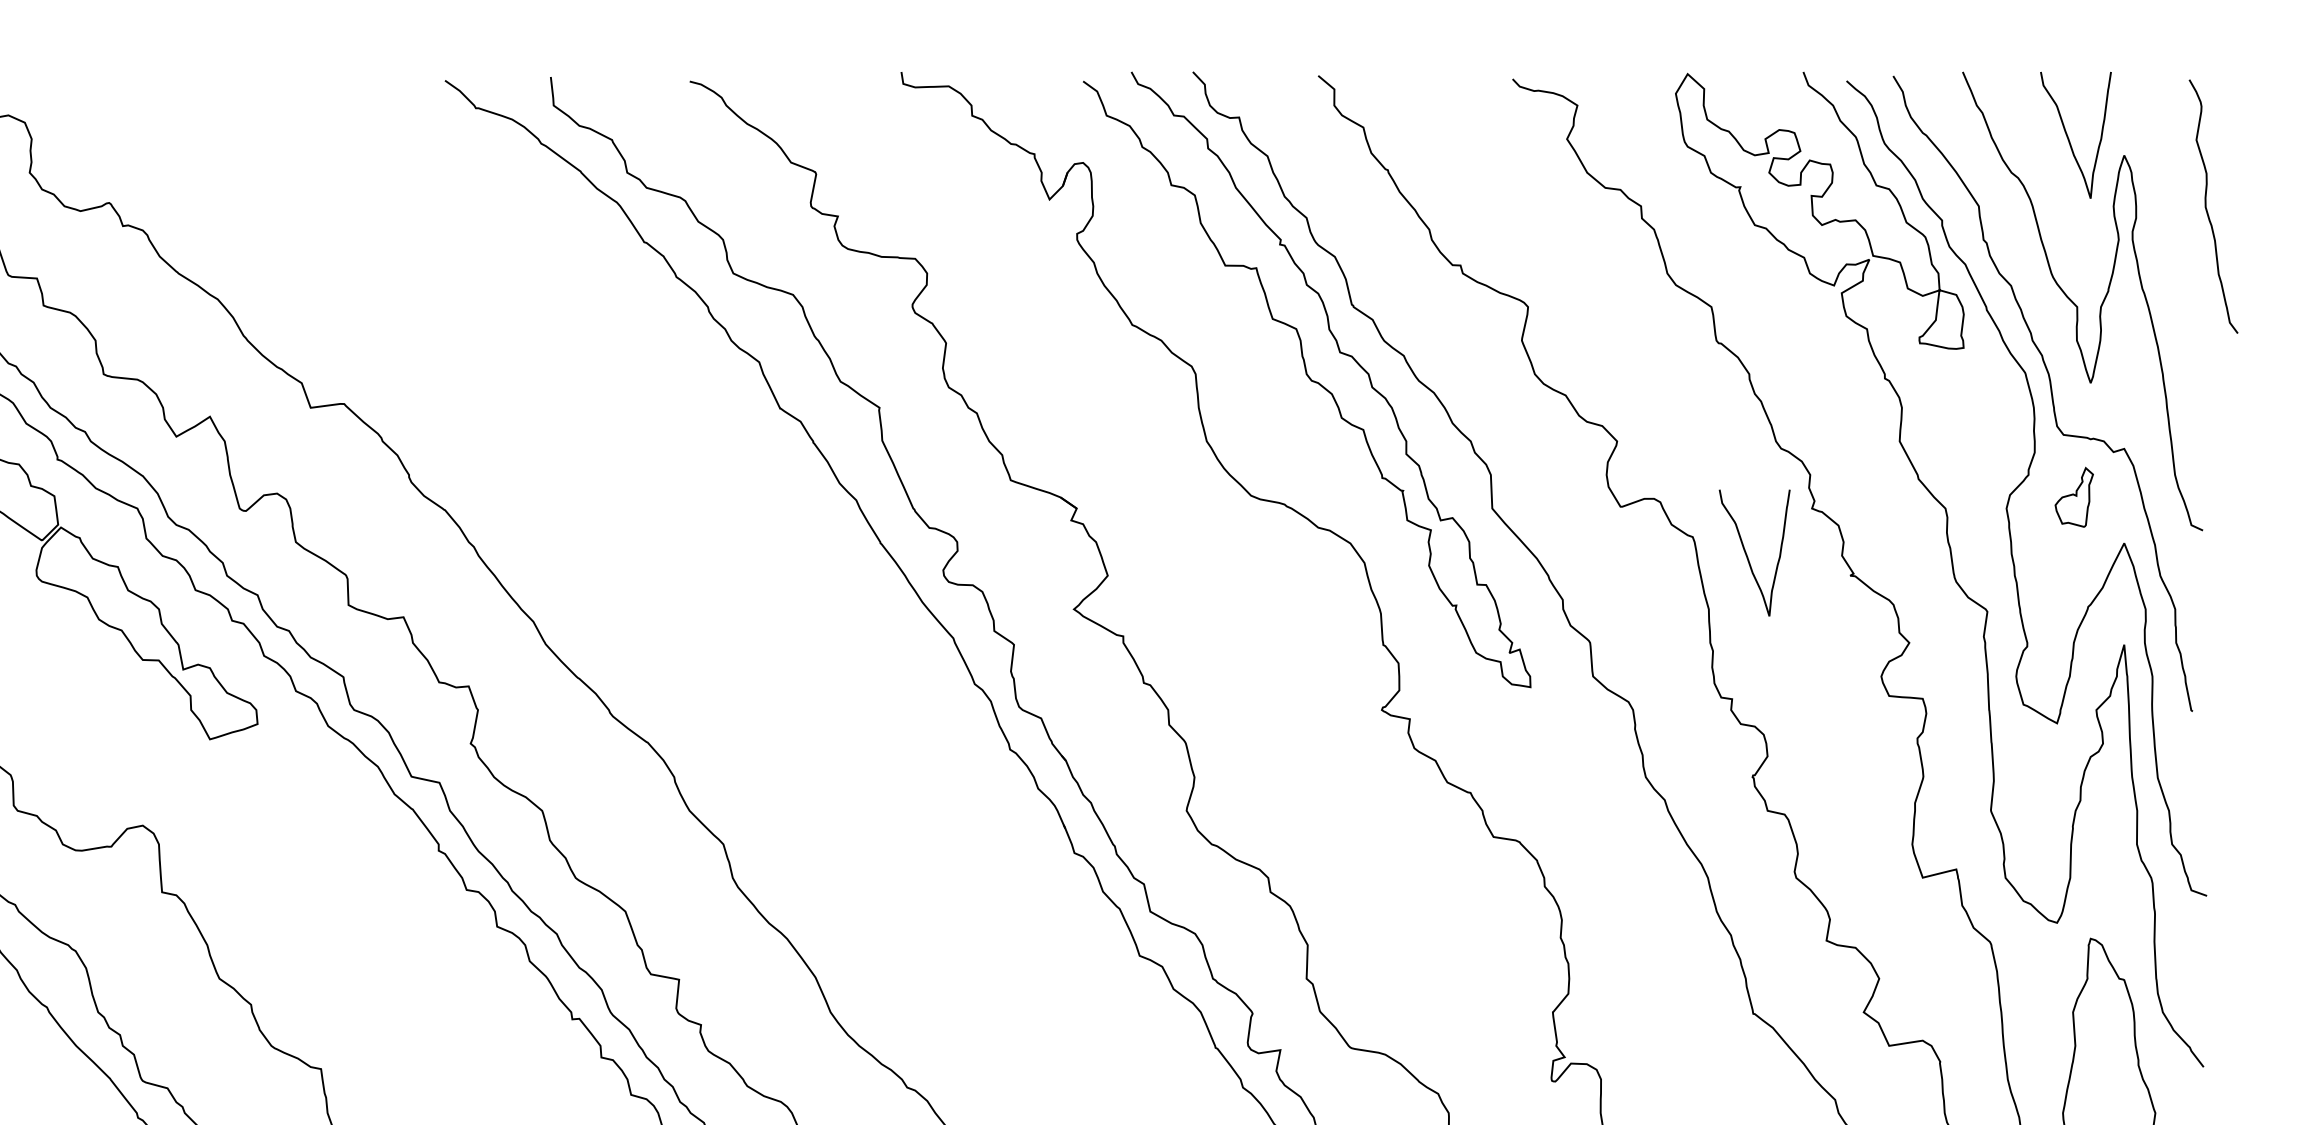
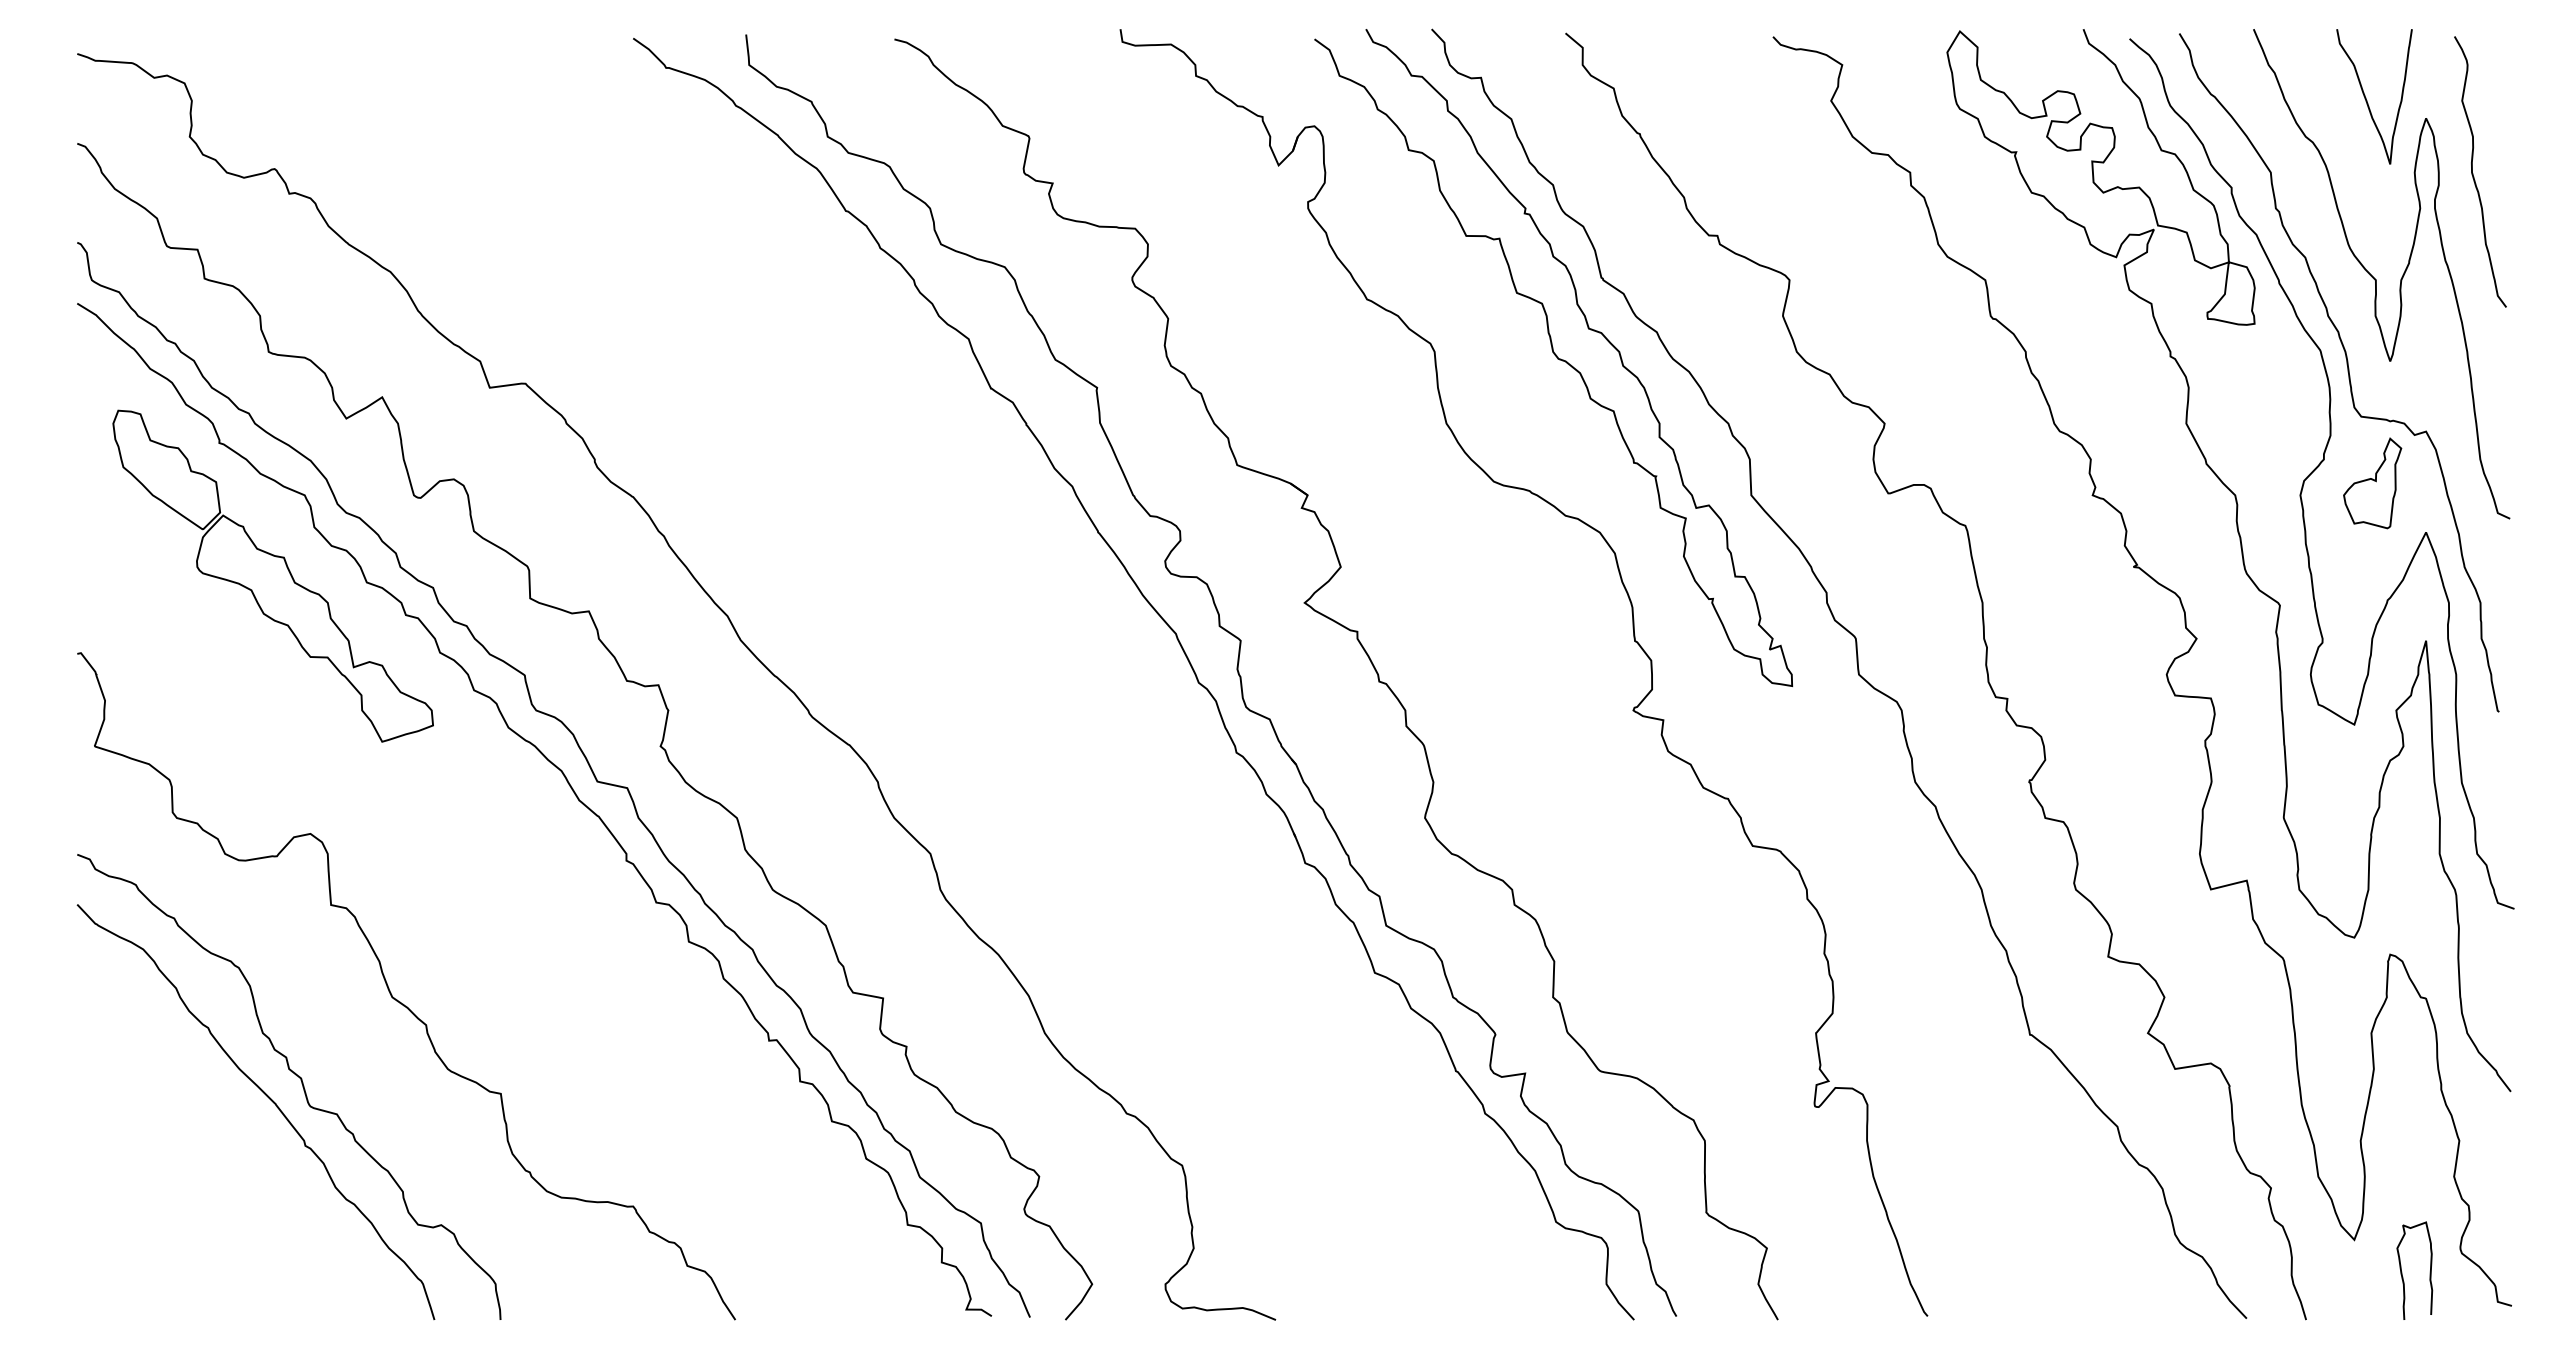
curve: (2207, 208) -> (2473, 173), moved
part: (2074, 497) -> (2372, 483), size x1.43
curve: (1747, 553) -> (2023, 543), removed

